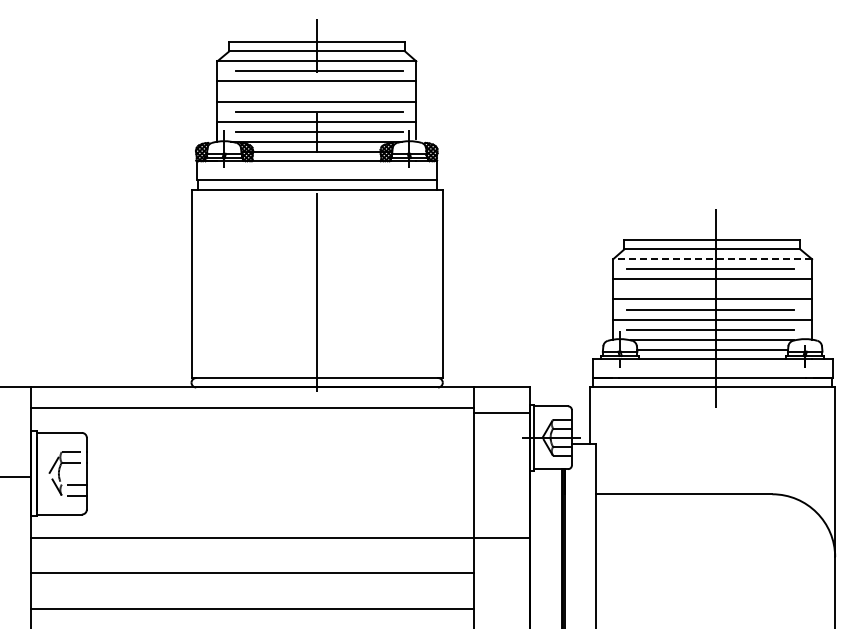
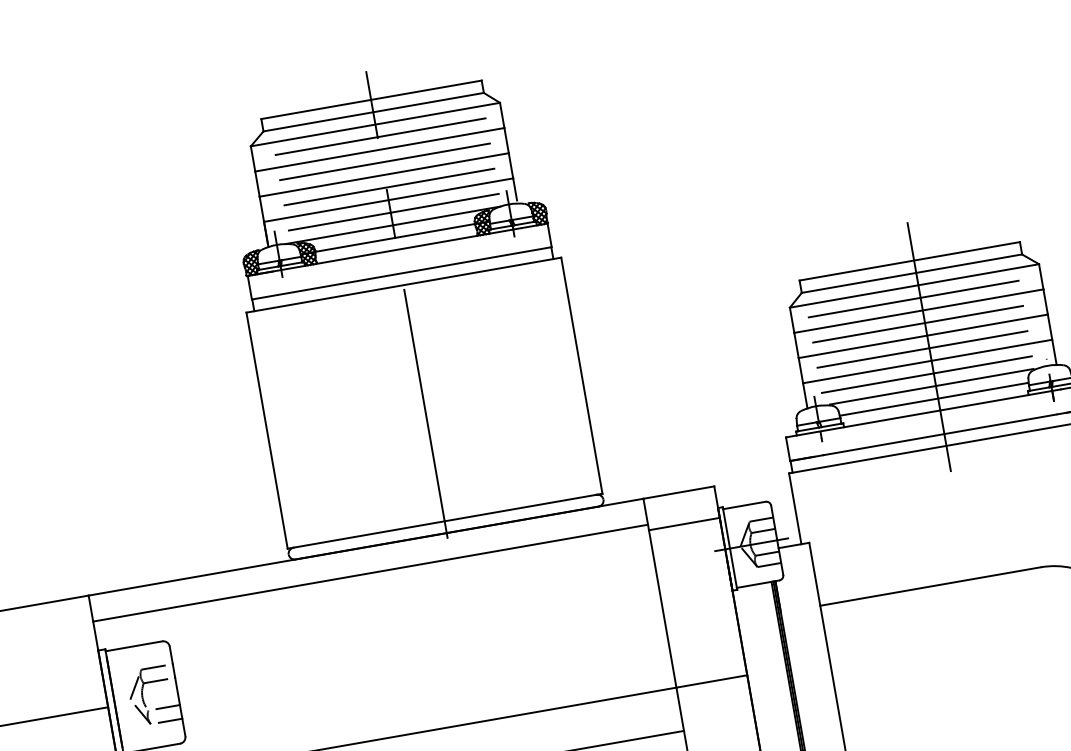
line: (319, 90) -> (385, 160), added
line: (712, 259) -> (914, 286), dashed -> solid
line: (710, 289) -> (918, 324), added

